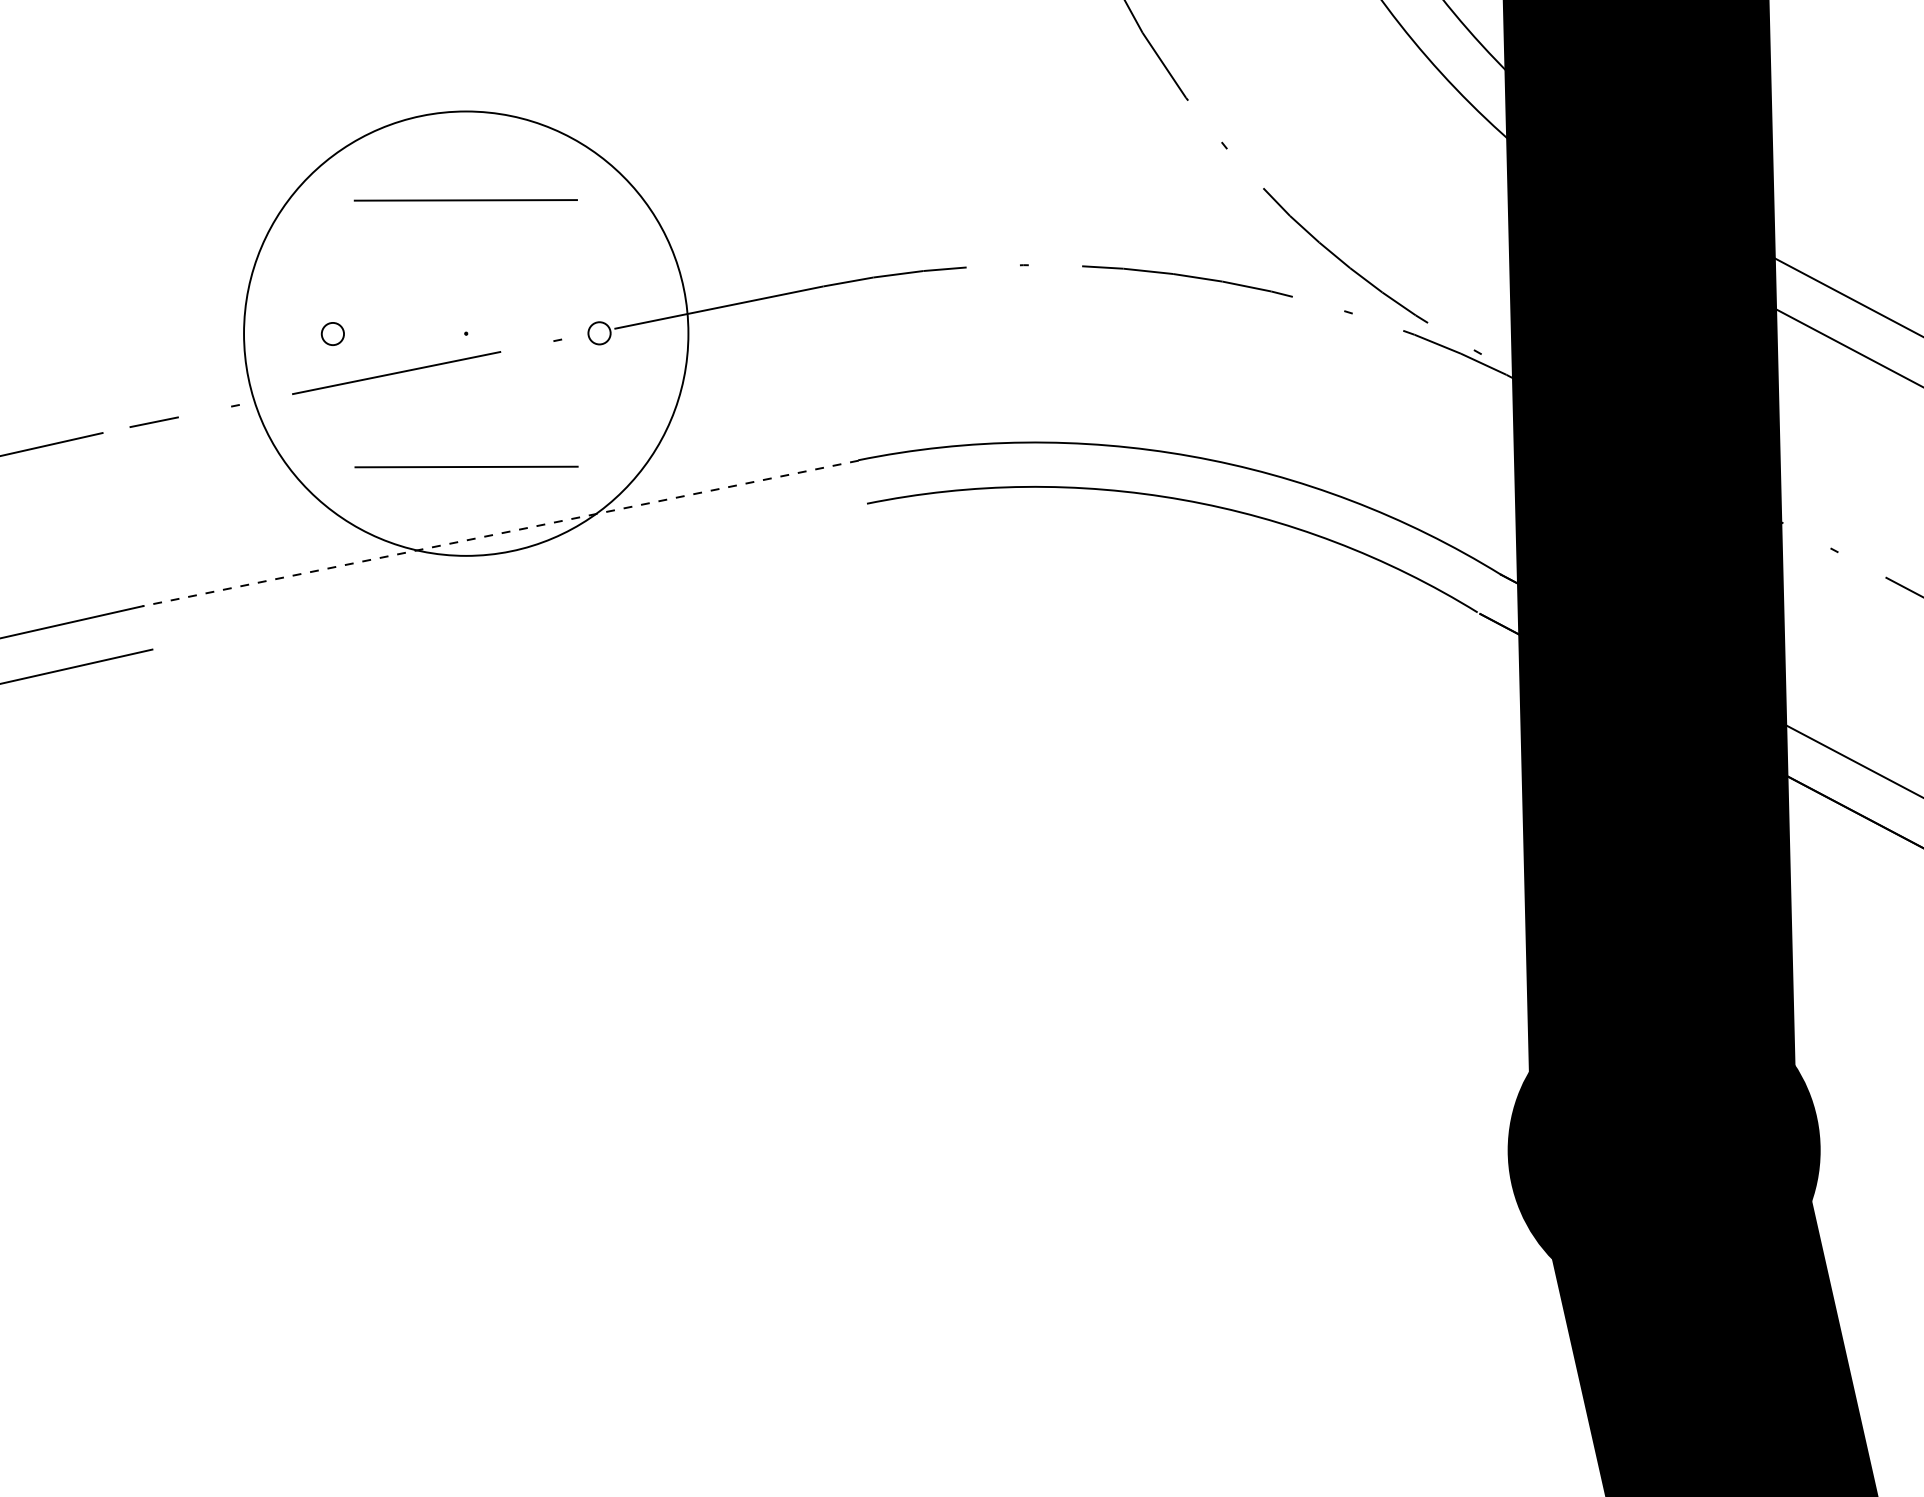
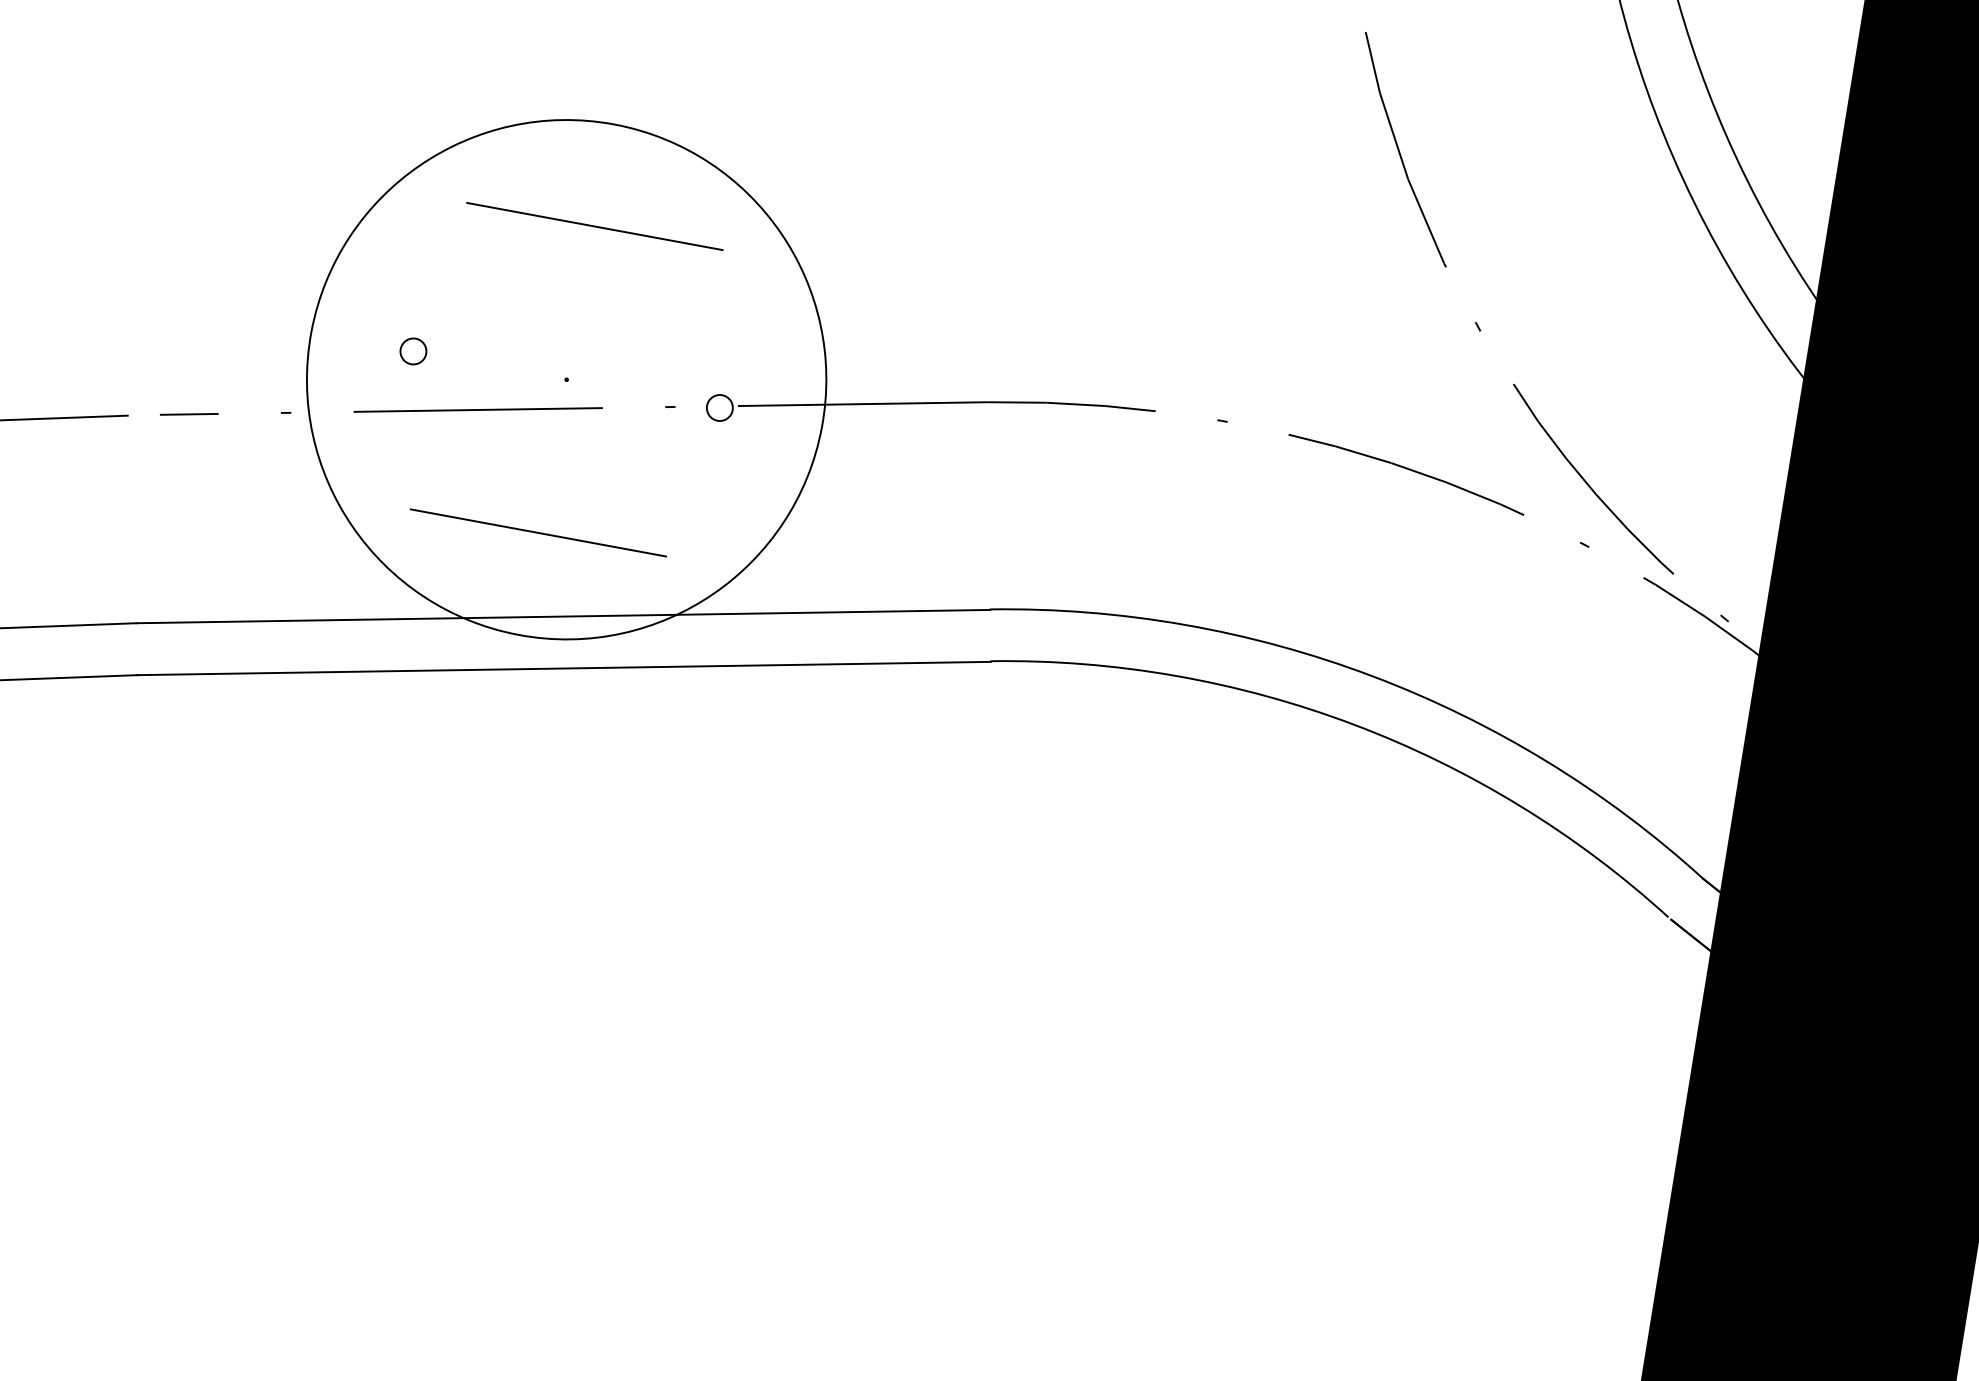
line: (500, 533) -> (563, 616), dashed -> solid
line: (509, 576) -> (564, 667), added

